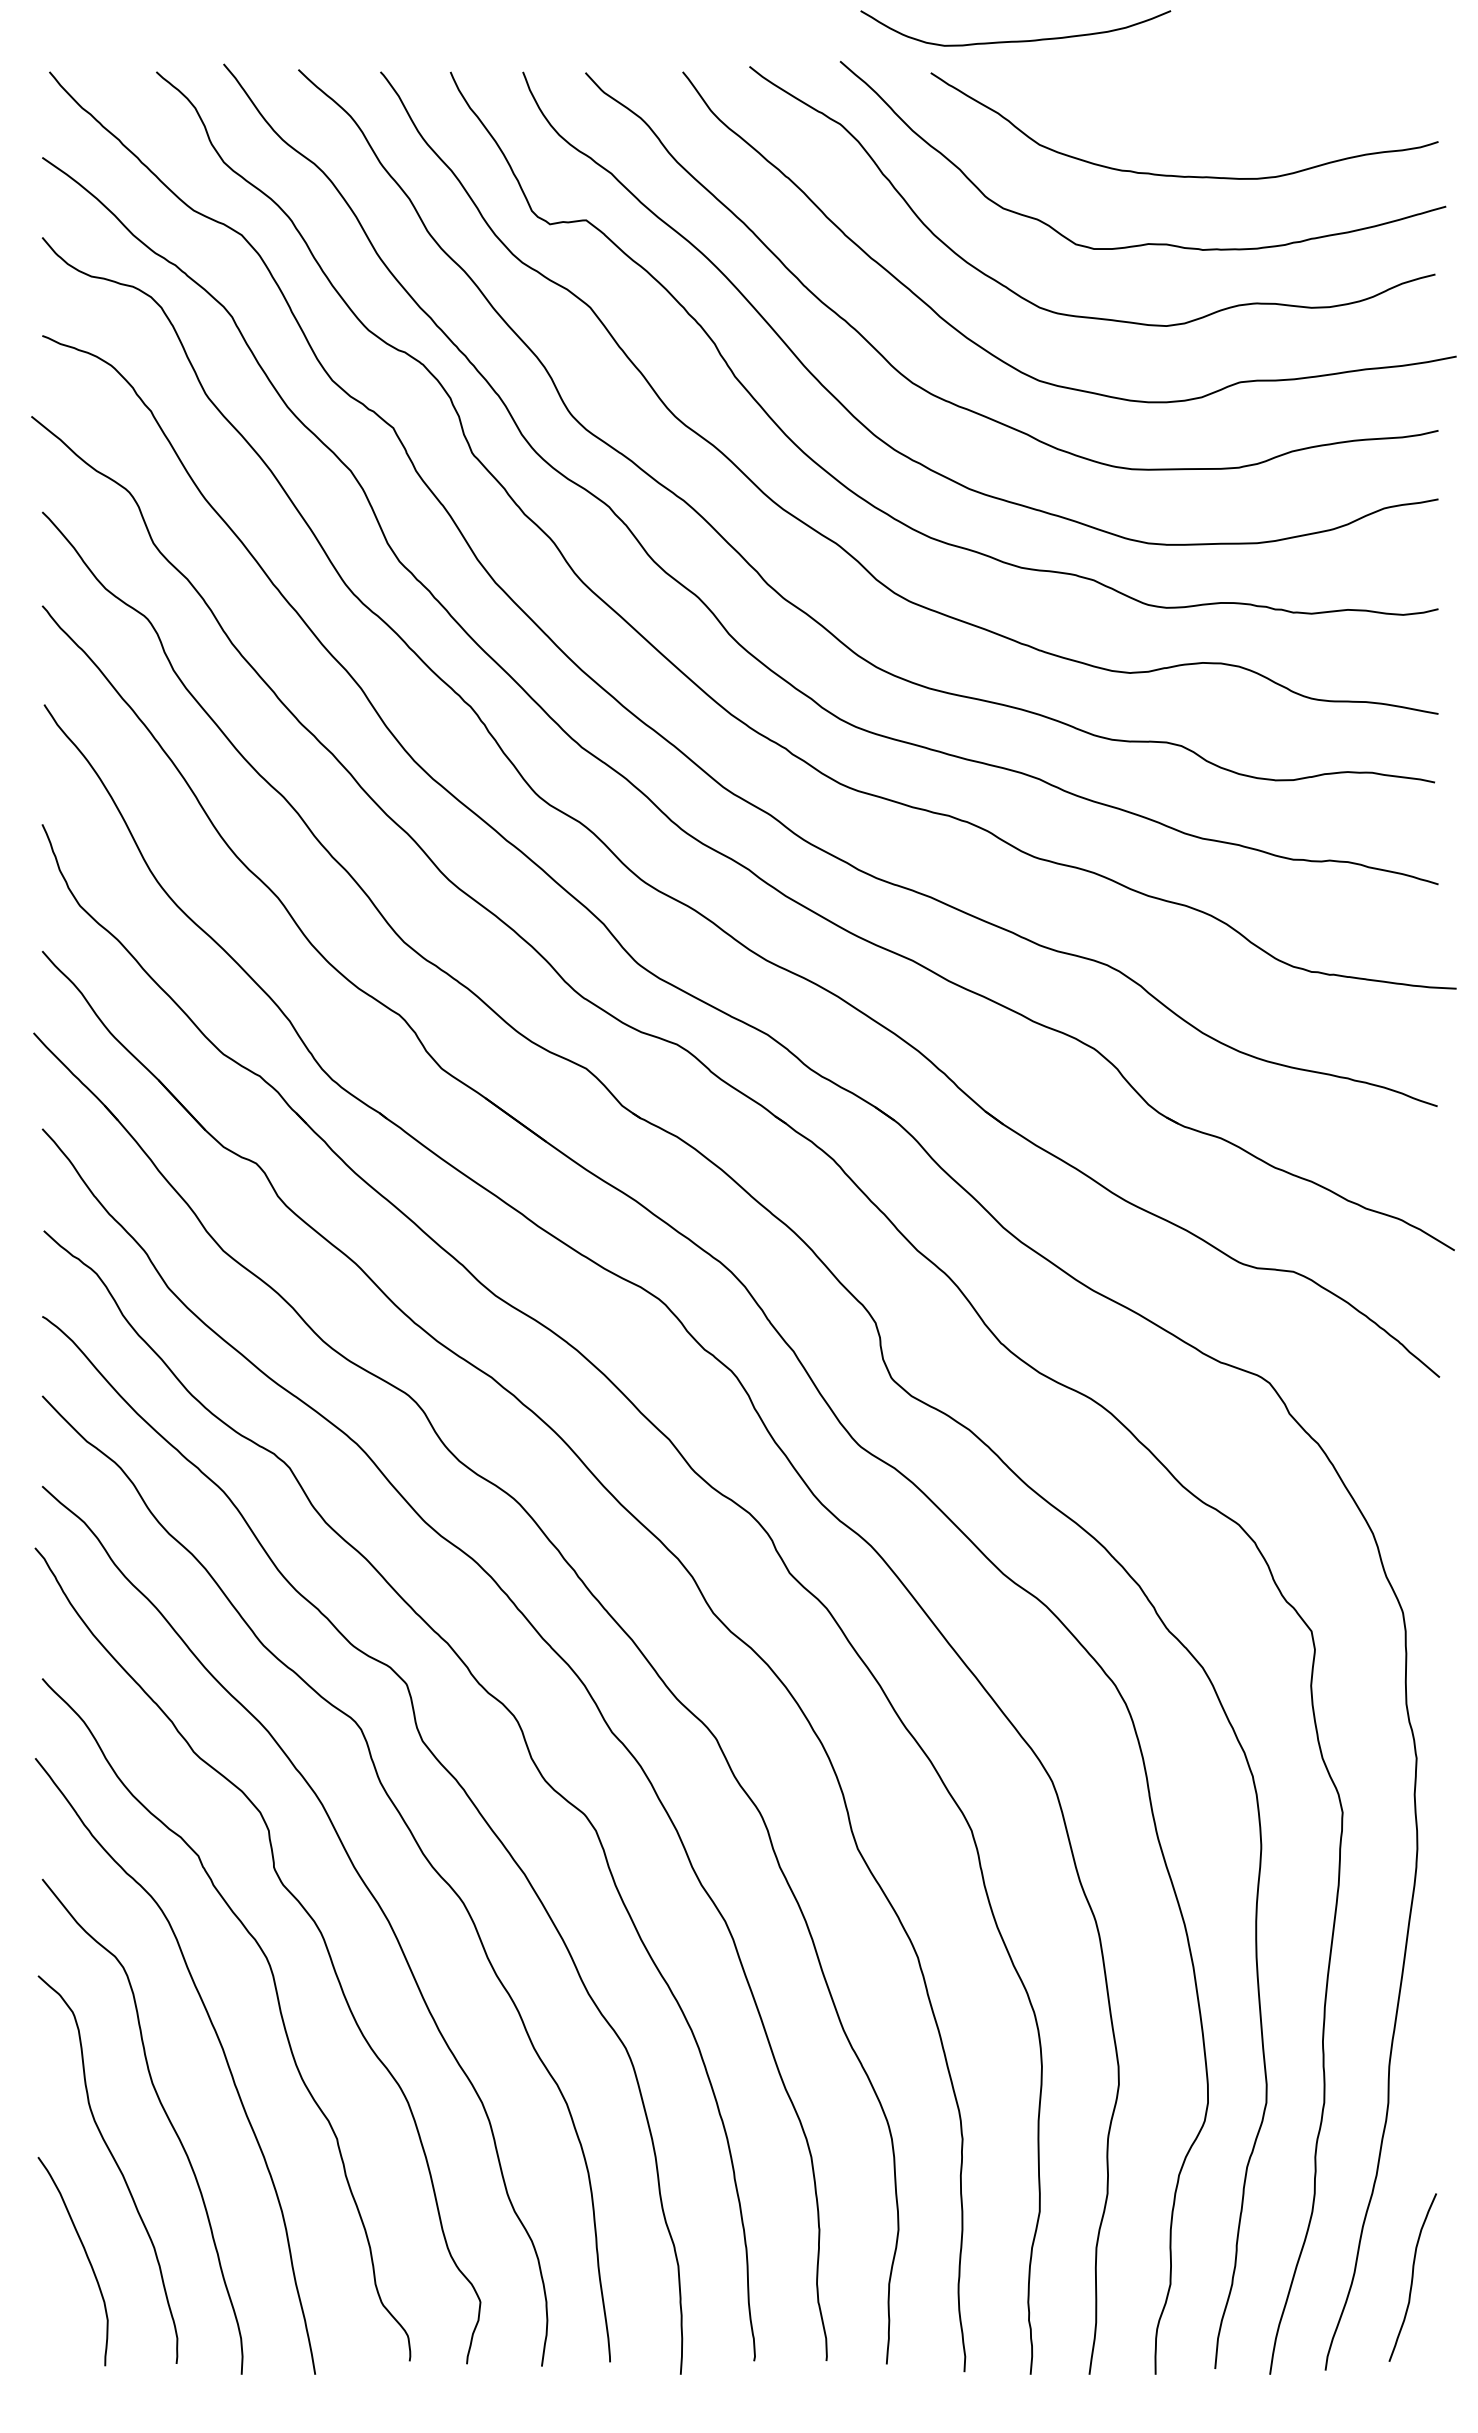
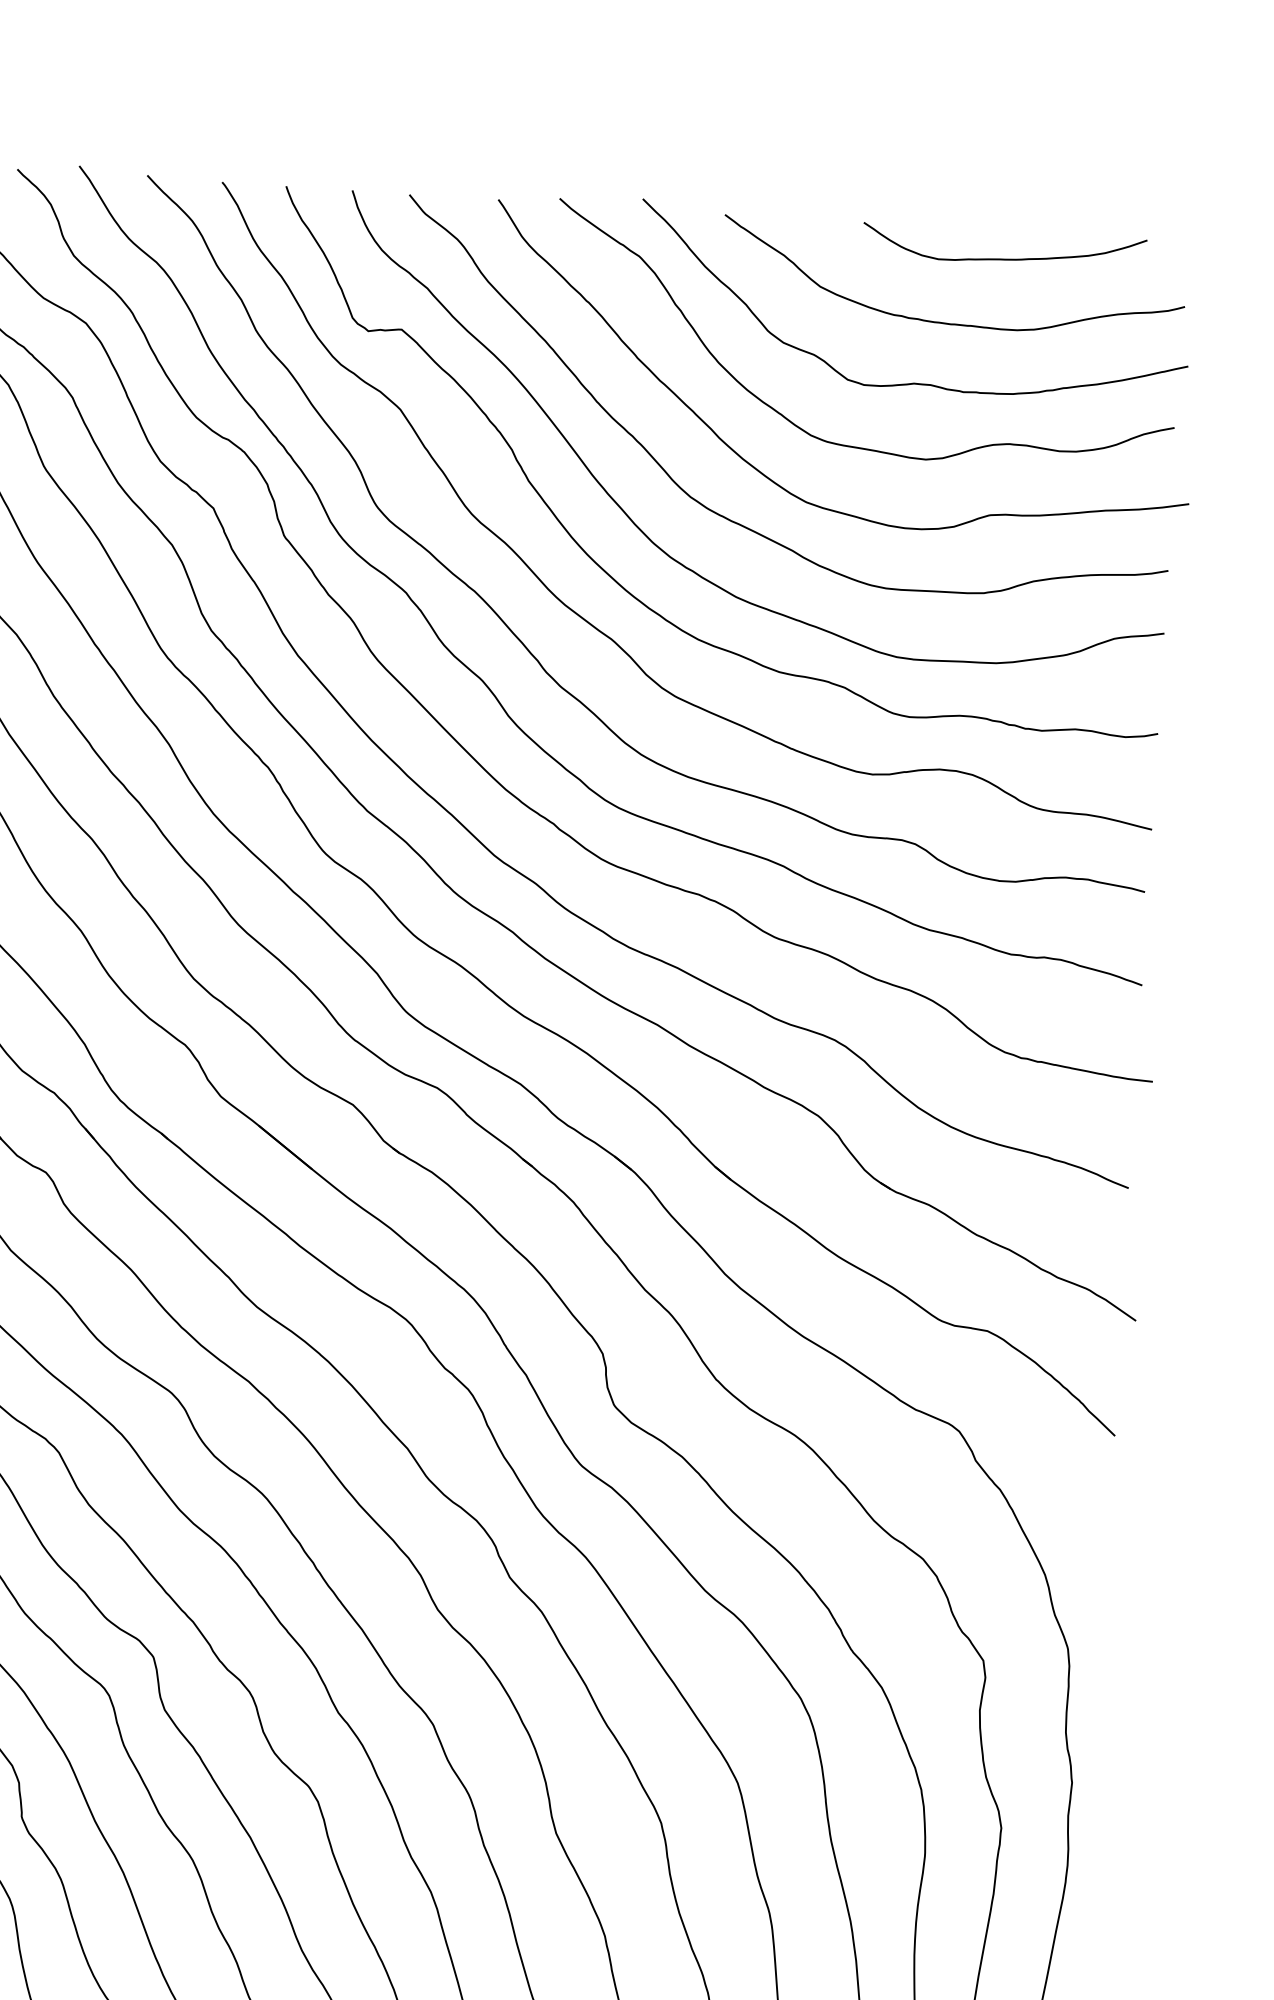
curve: (1015, 40) -> (1003, 258), moved

